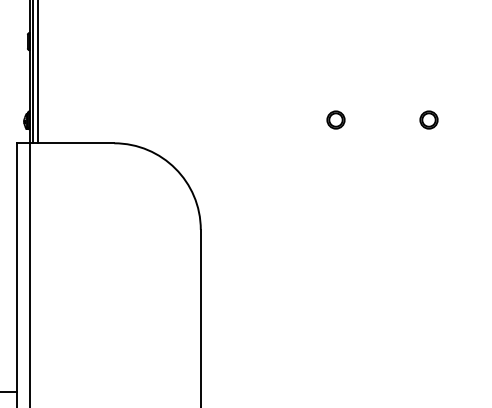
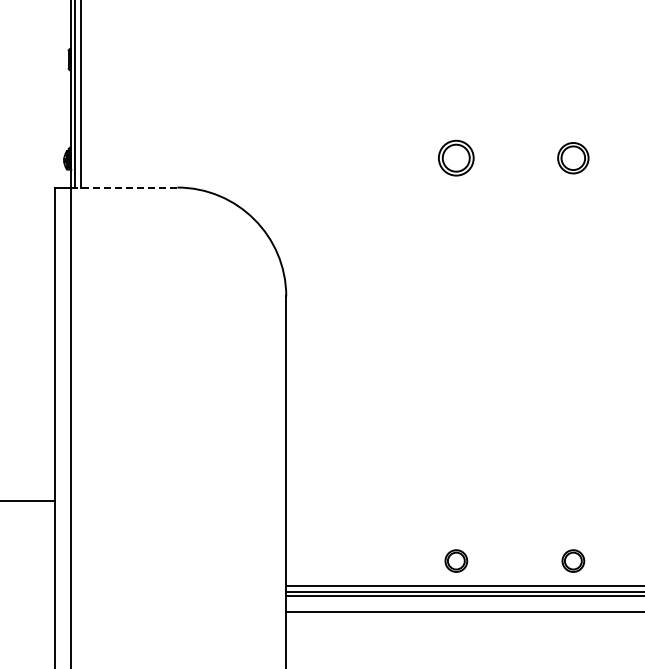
part: (336, 120) -> (456, 158), size x1.6
part: (429, 120) -> (573, 158), size x1.4
line: (72, 143) -> (124, 187), solid -> dashed

